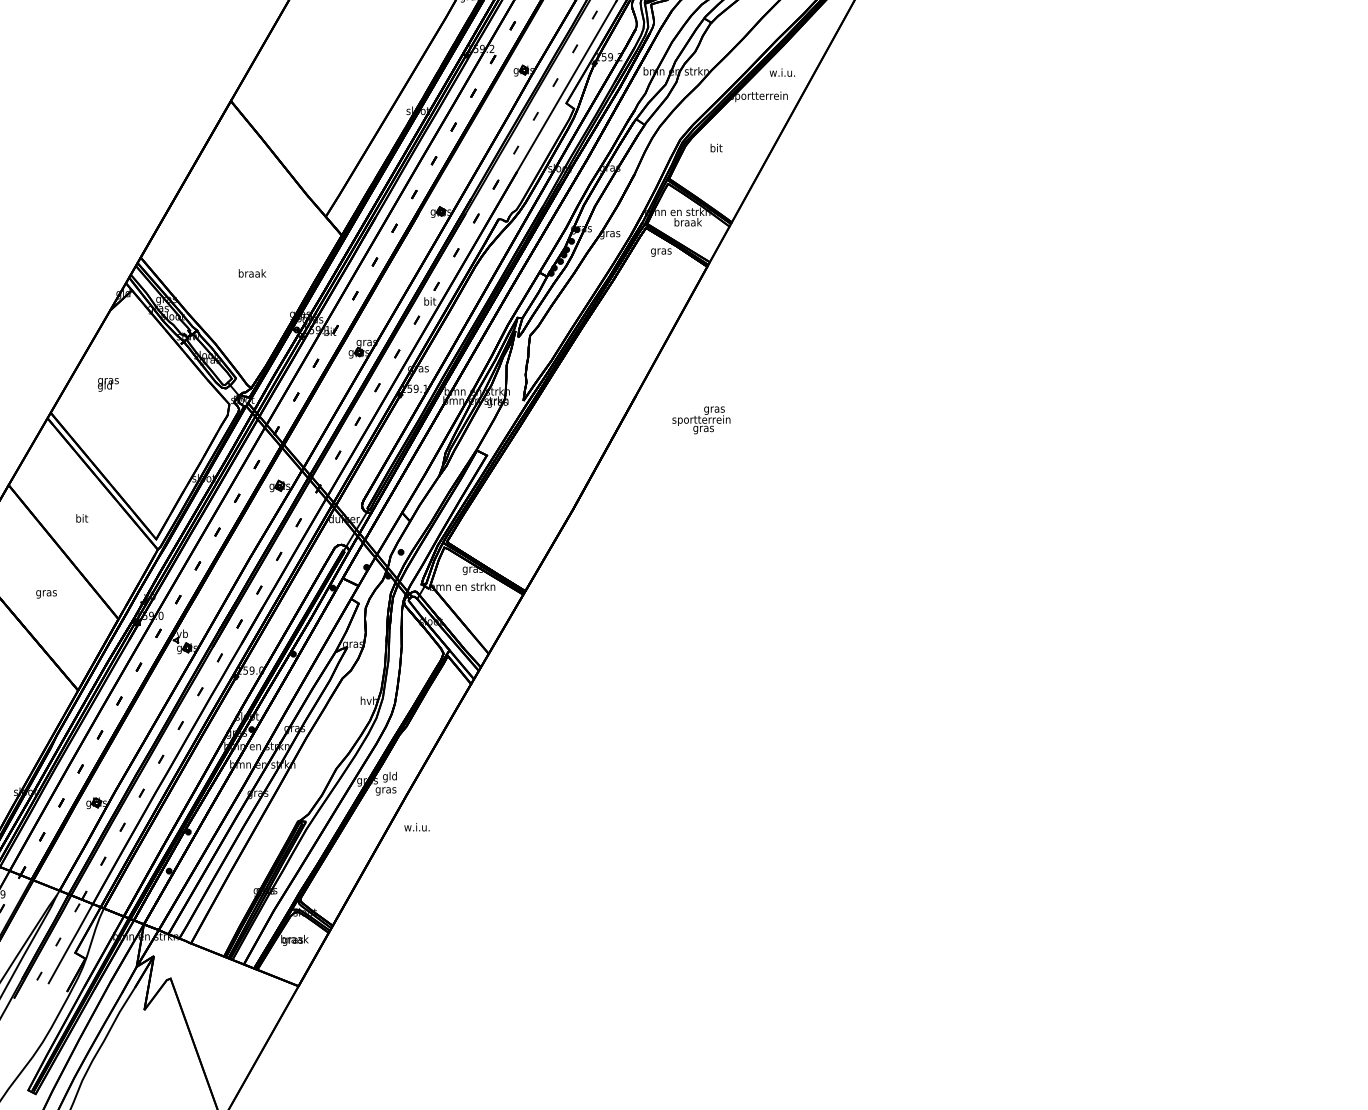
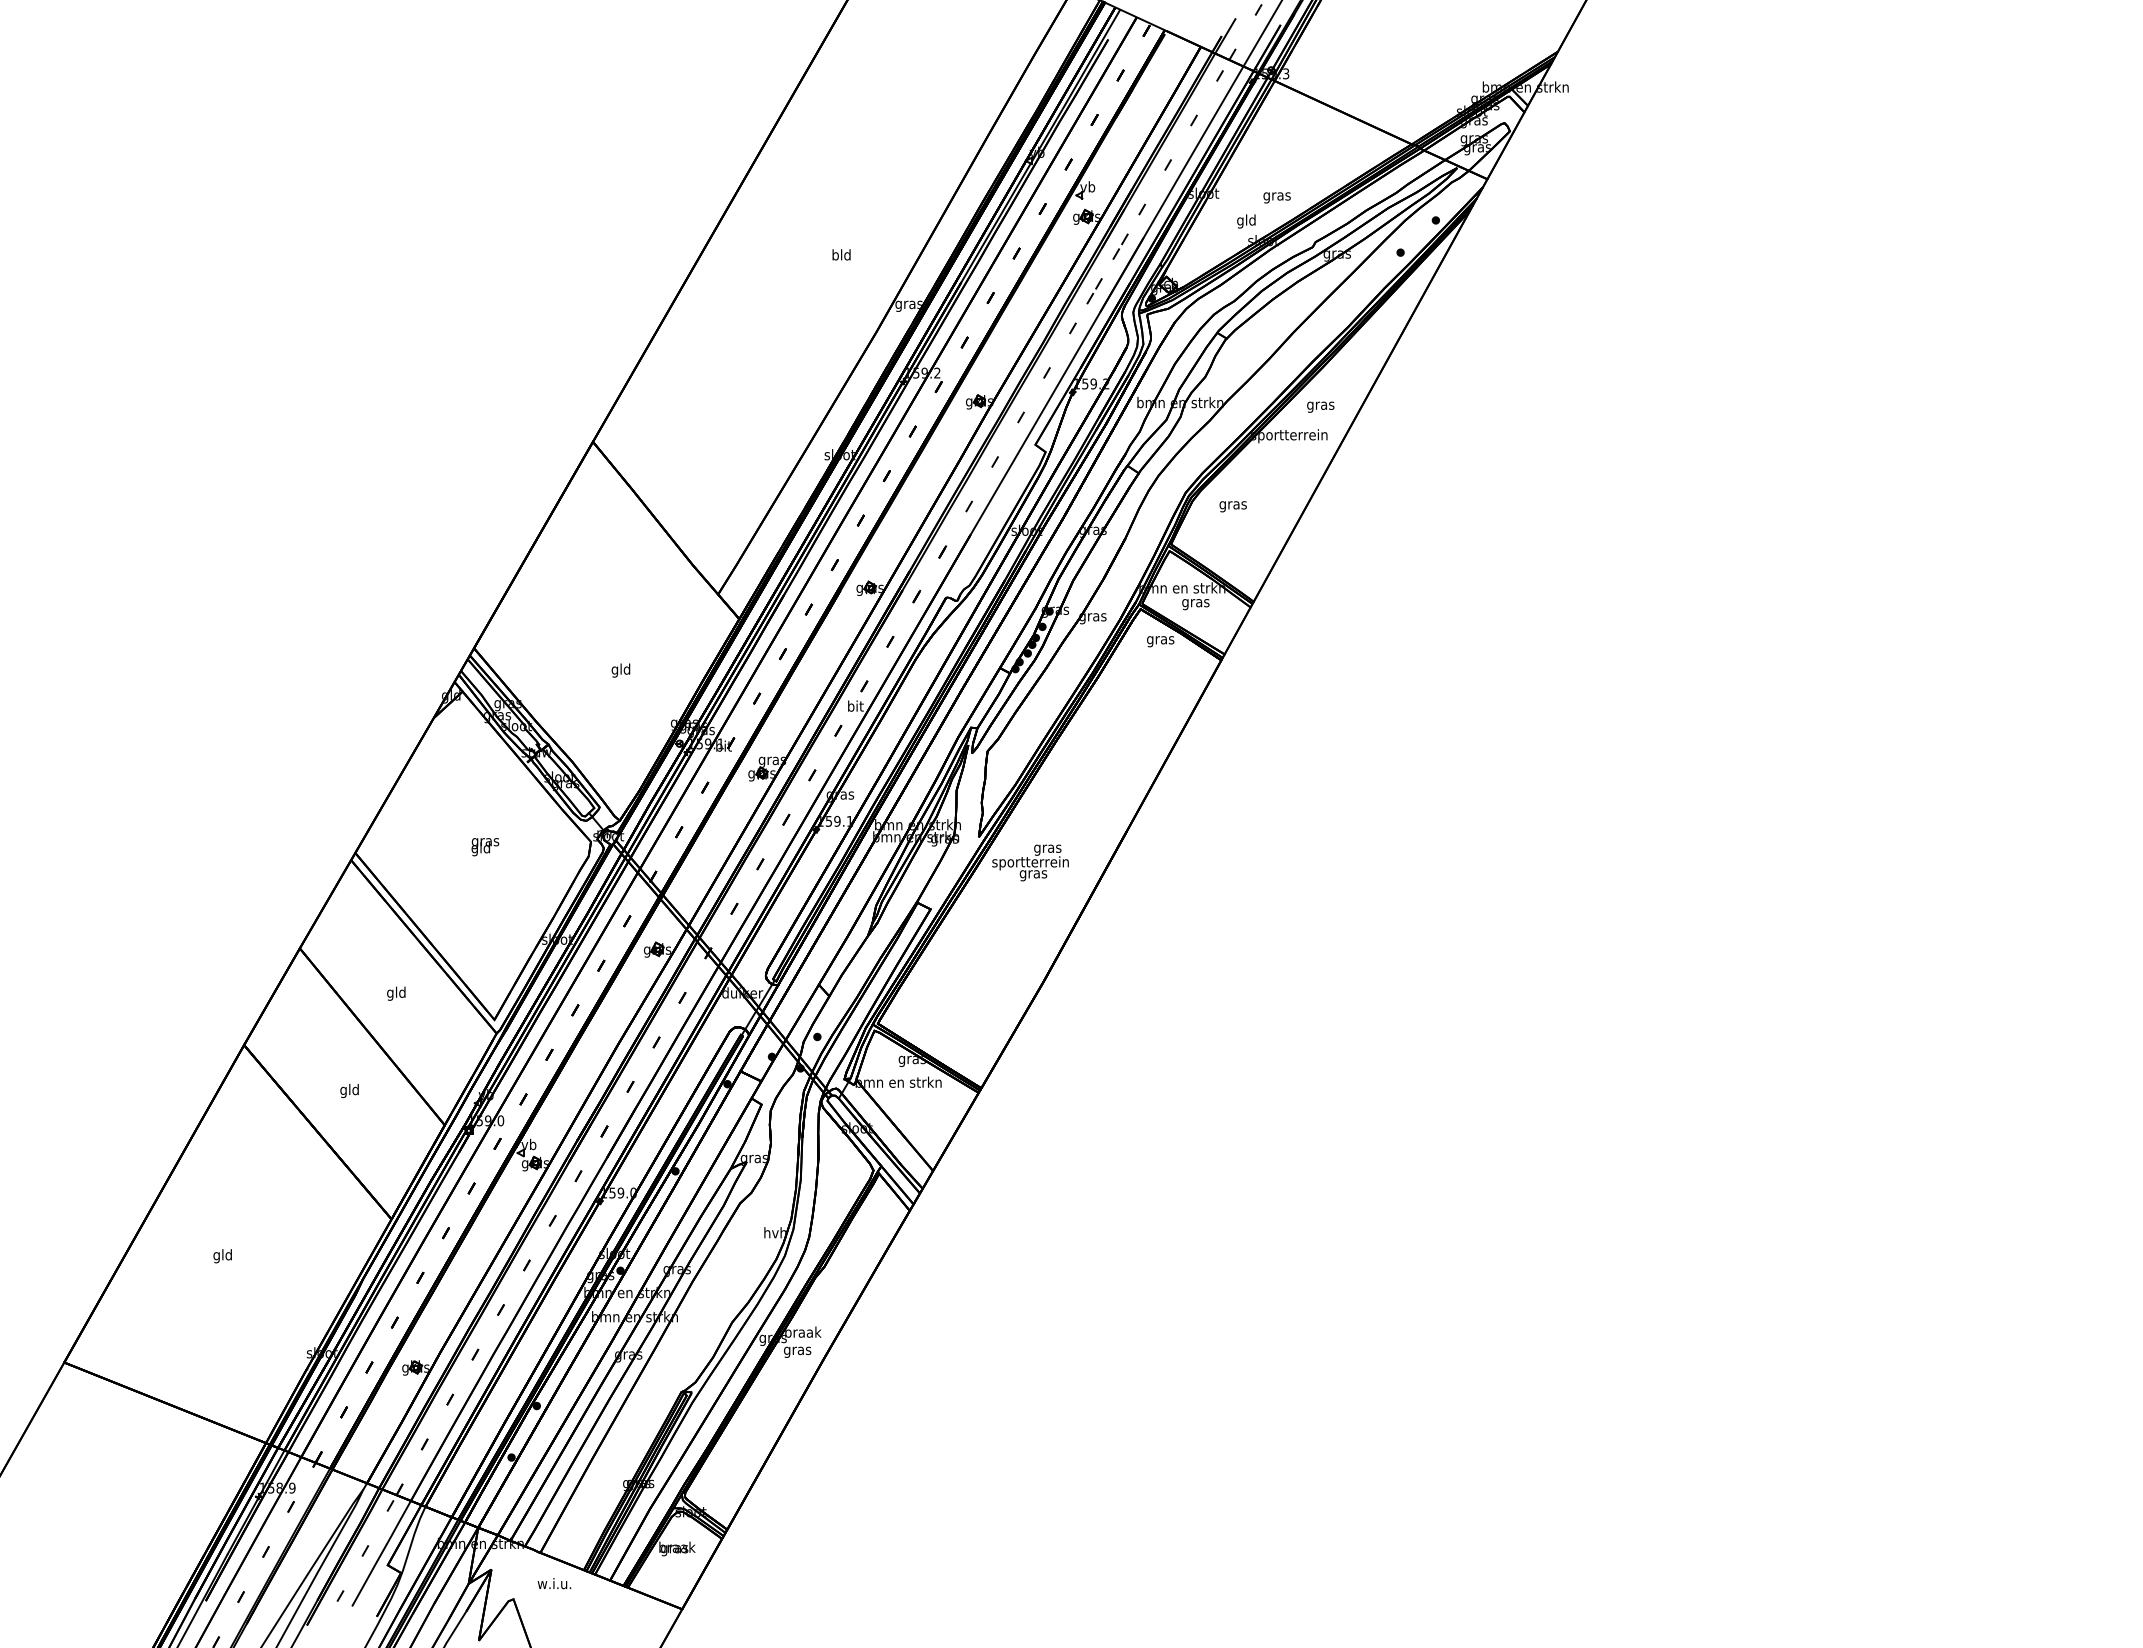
text: (781, 73) -> (1319, 405), w.i.u. -> gras
text: (715, 149) -> (1232, 505), bit -> gras
text: (688, 223) -> (1196, 603), braak -> gras
text: (252, 274) -> (621, 670), braak -> gld
text: (108, 385) -> (485, 847), moved
text: (701, 420) -> (1030, 862), moved
text: (81, 519) -> (396, 993), bit -> gld
text: (46, 592) -> (349, 1090), gras -> gld
text: (390, 777) -> (803, 1333), gld -> braak
text: (417, 827) -> (554, 1583), moved

